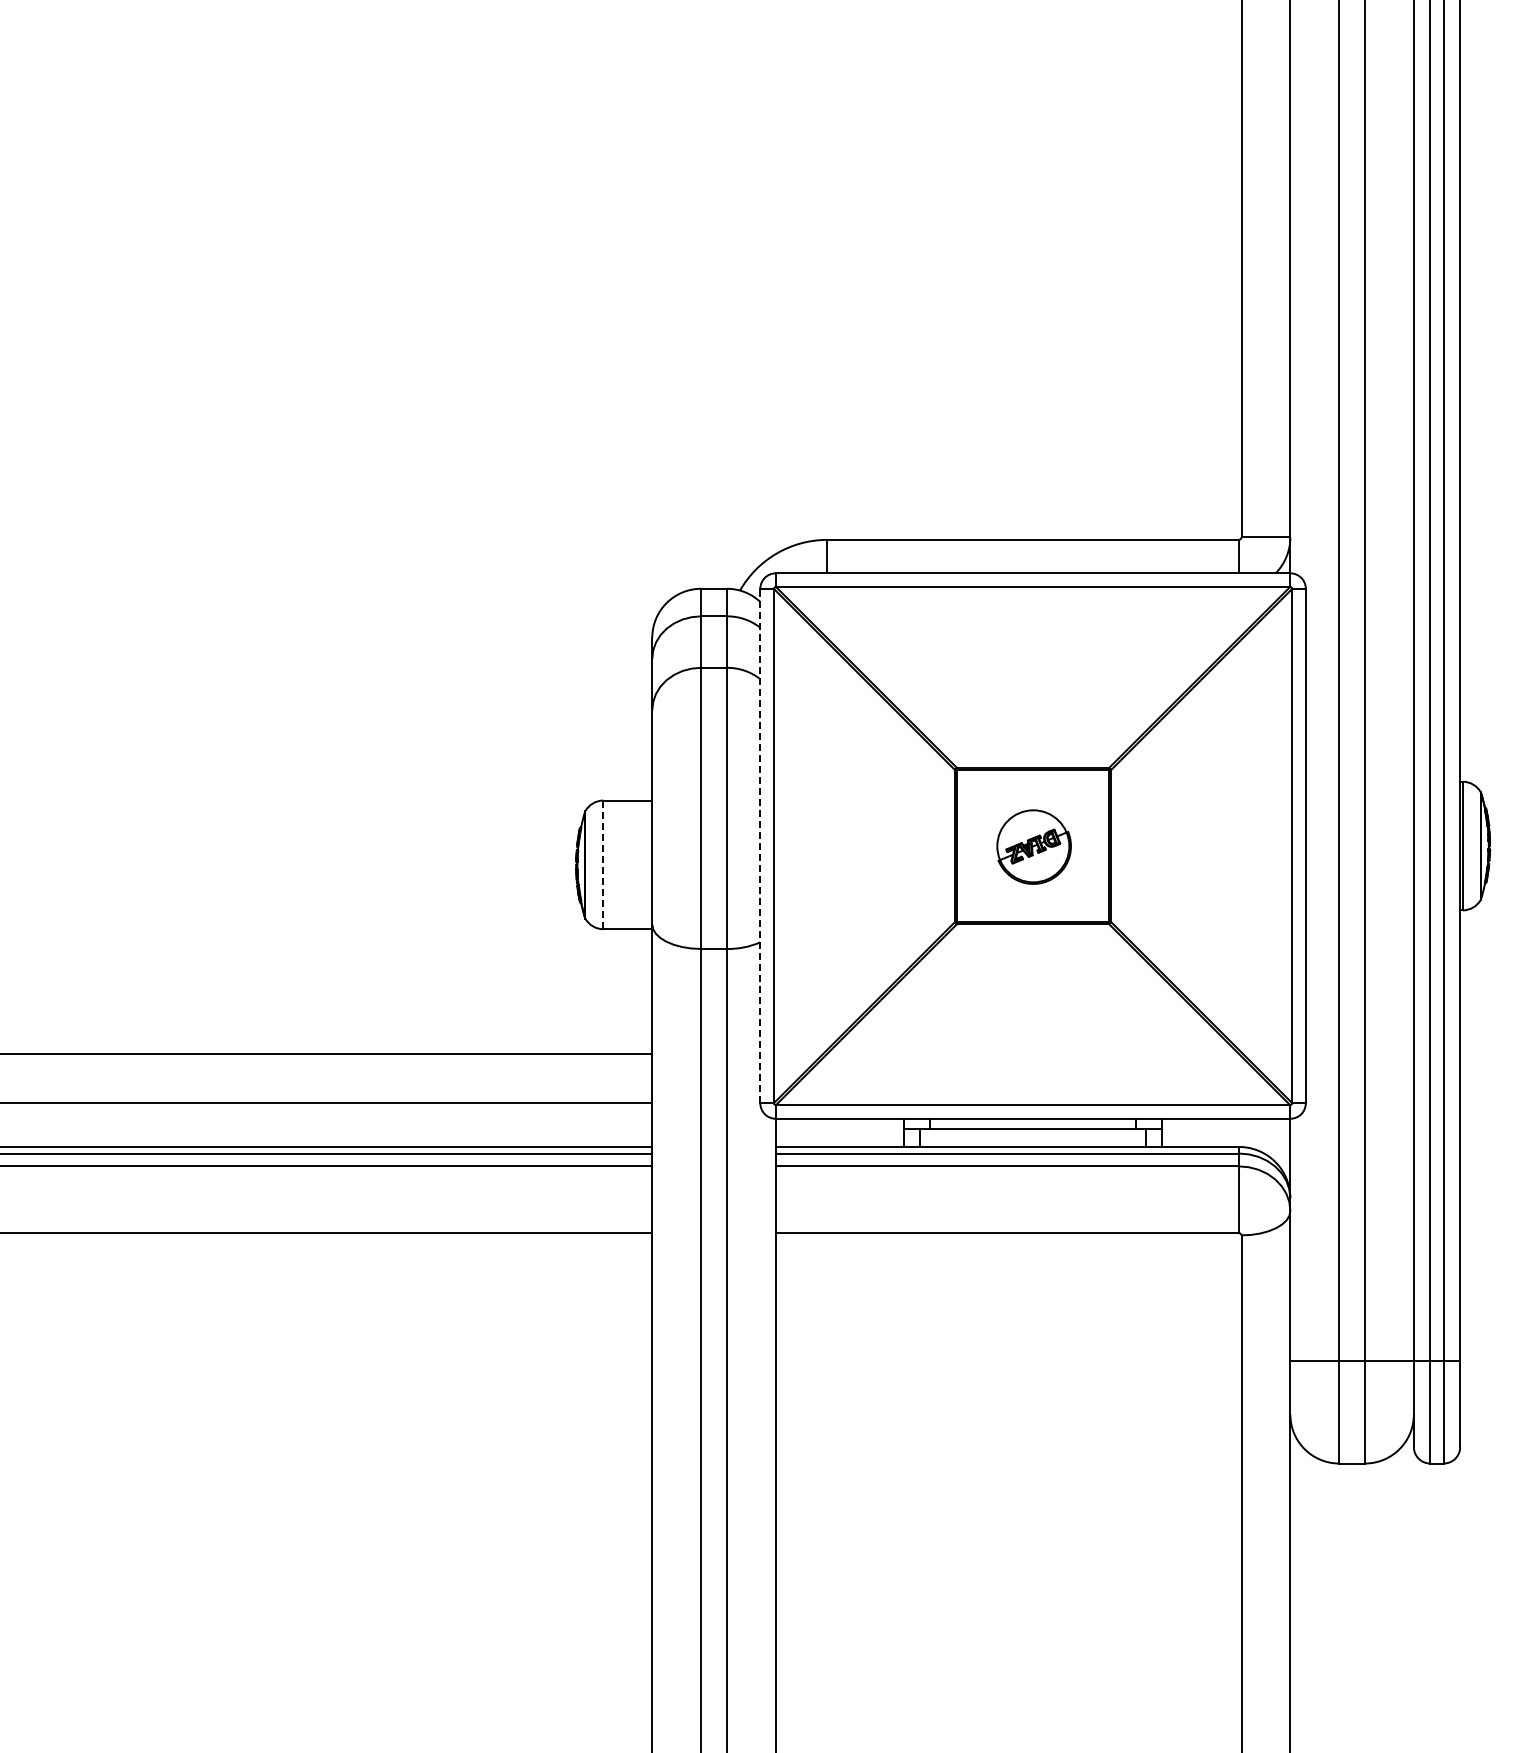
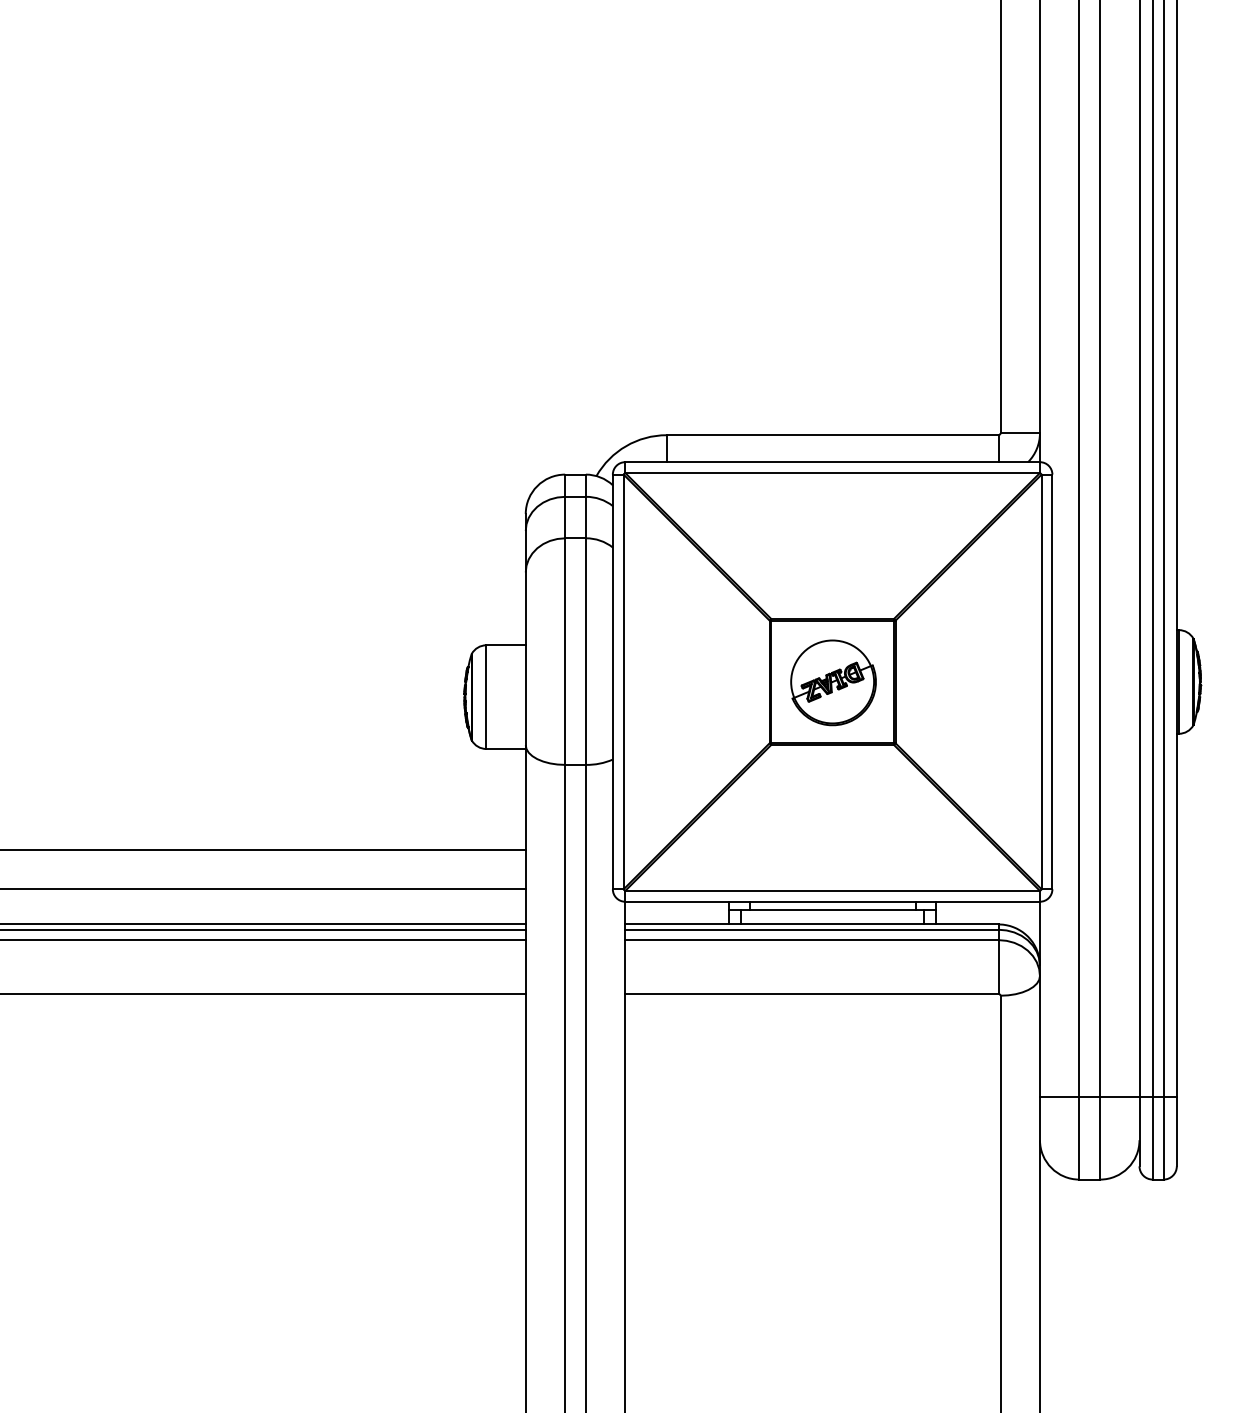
line: (760, 845) -> (612, 681), dashed -> solid
part: (1033, 846) -> (832, 682), size x1.43
line: (603, 865) -> (486, 697), dashed -> solid

